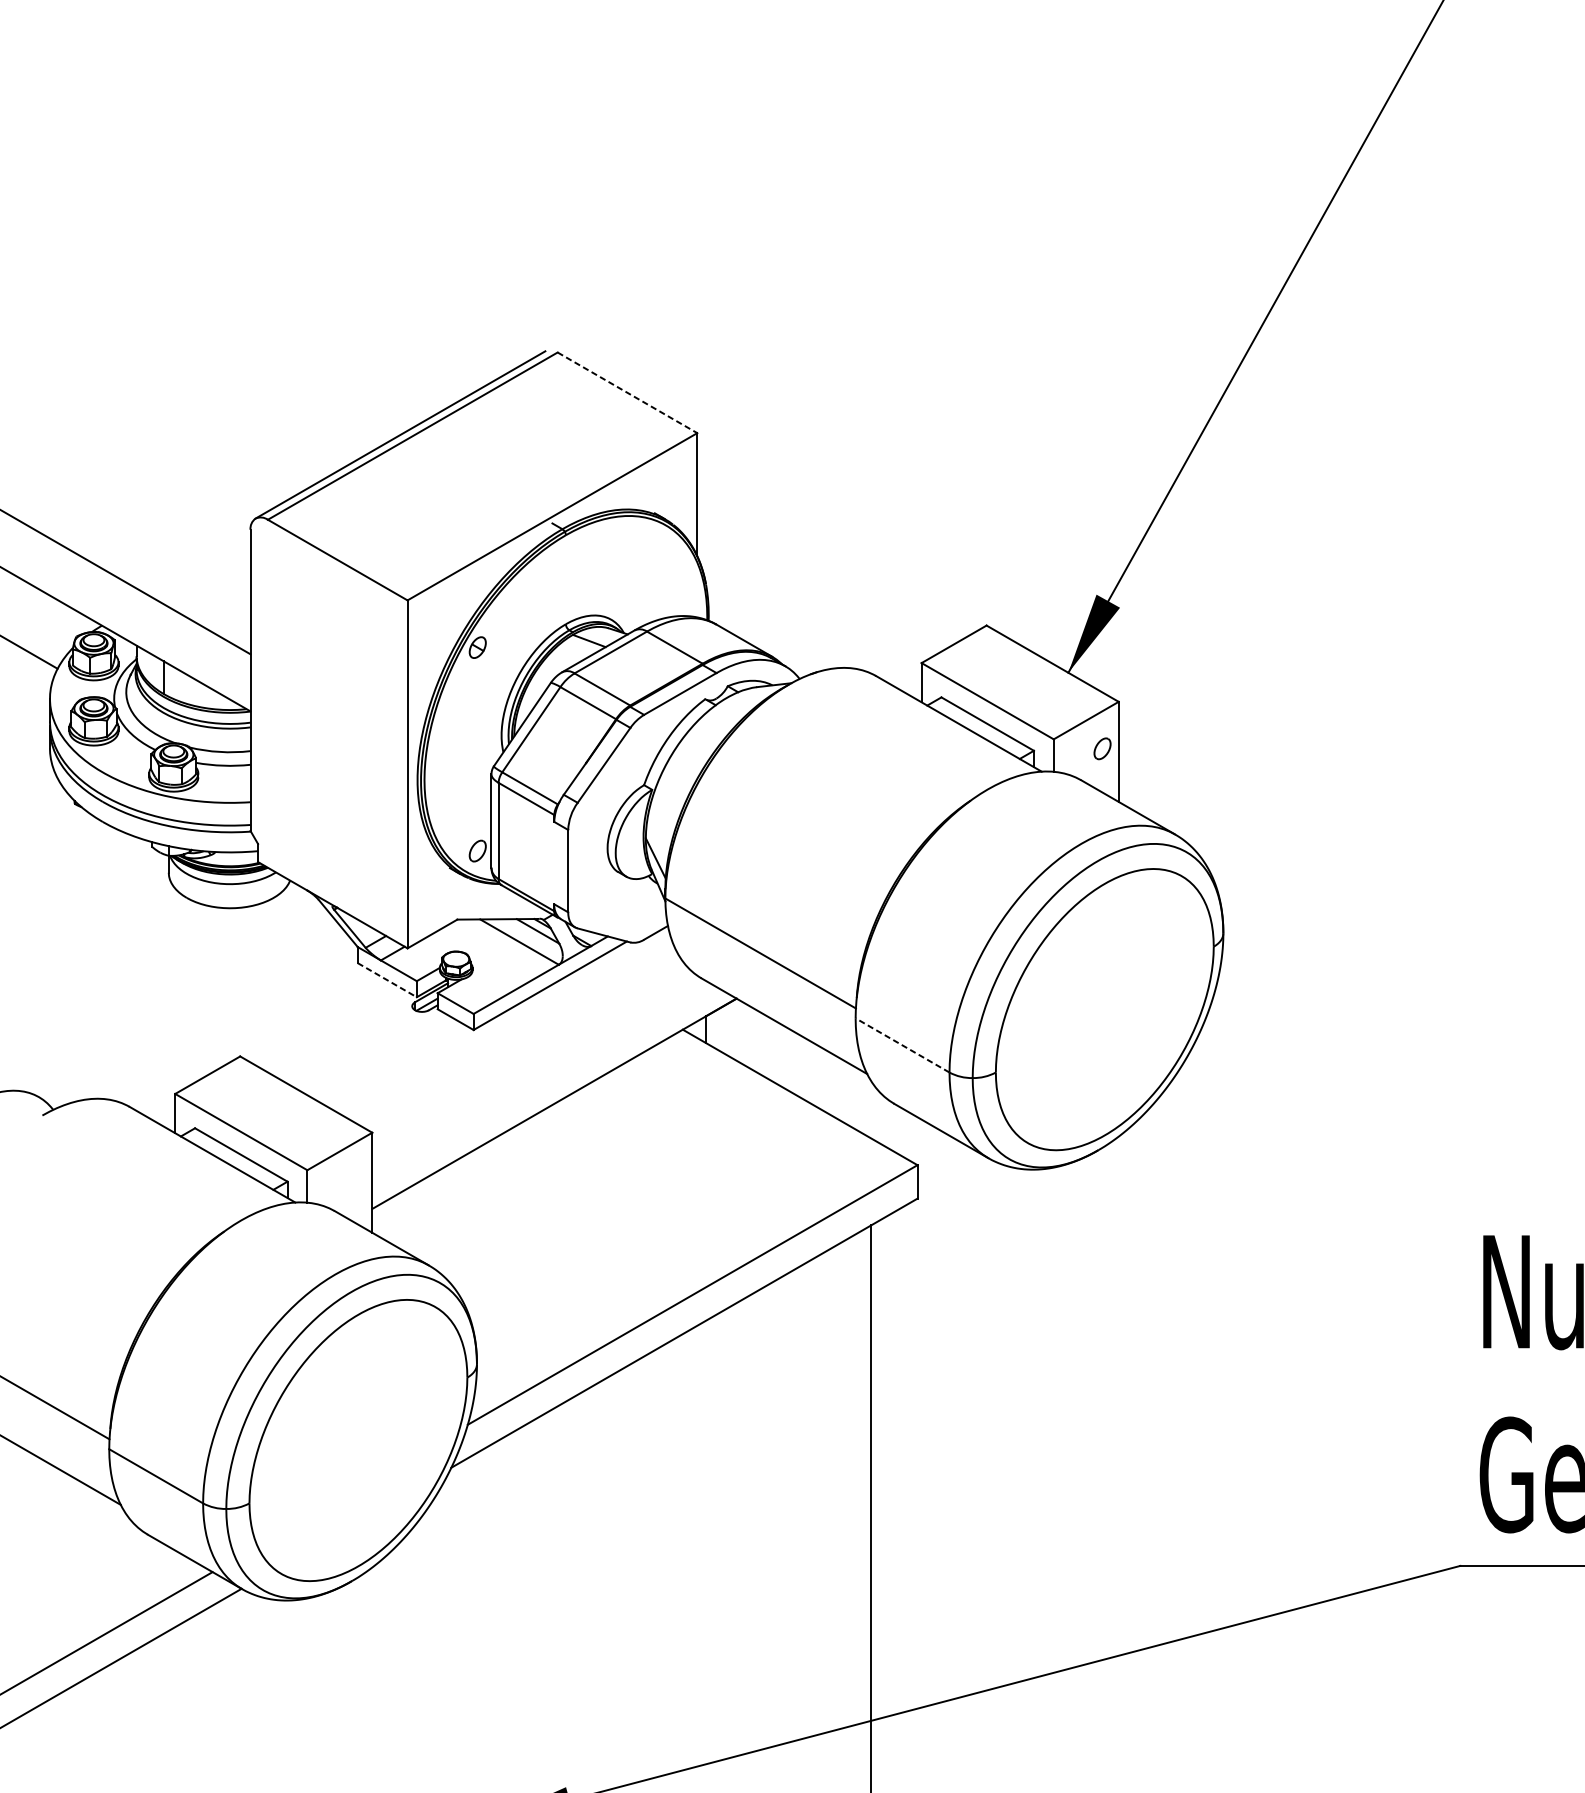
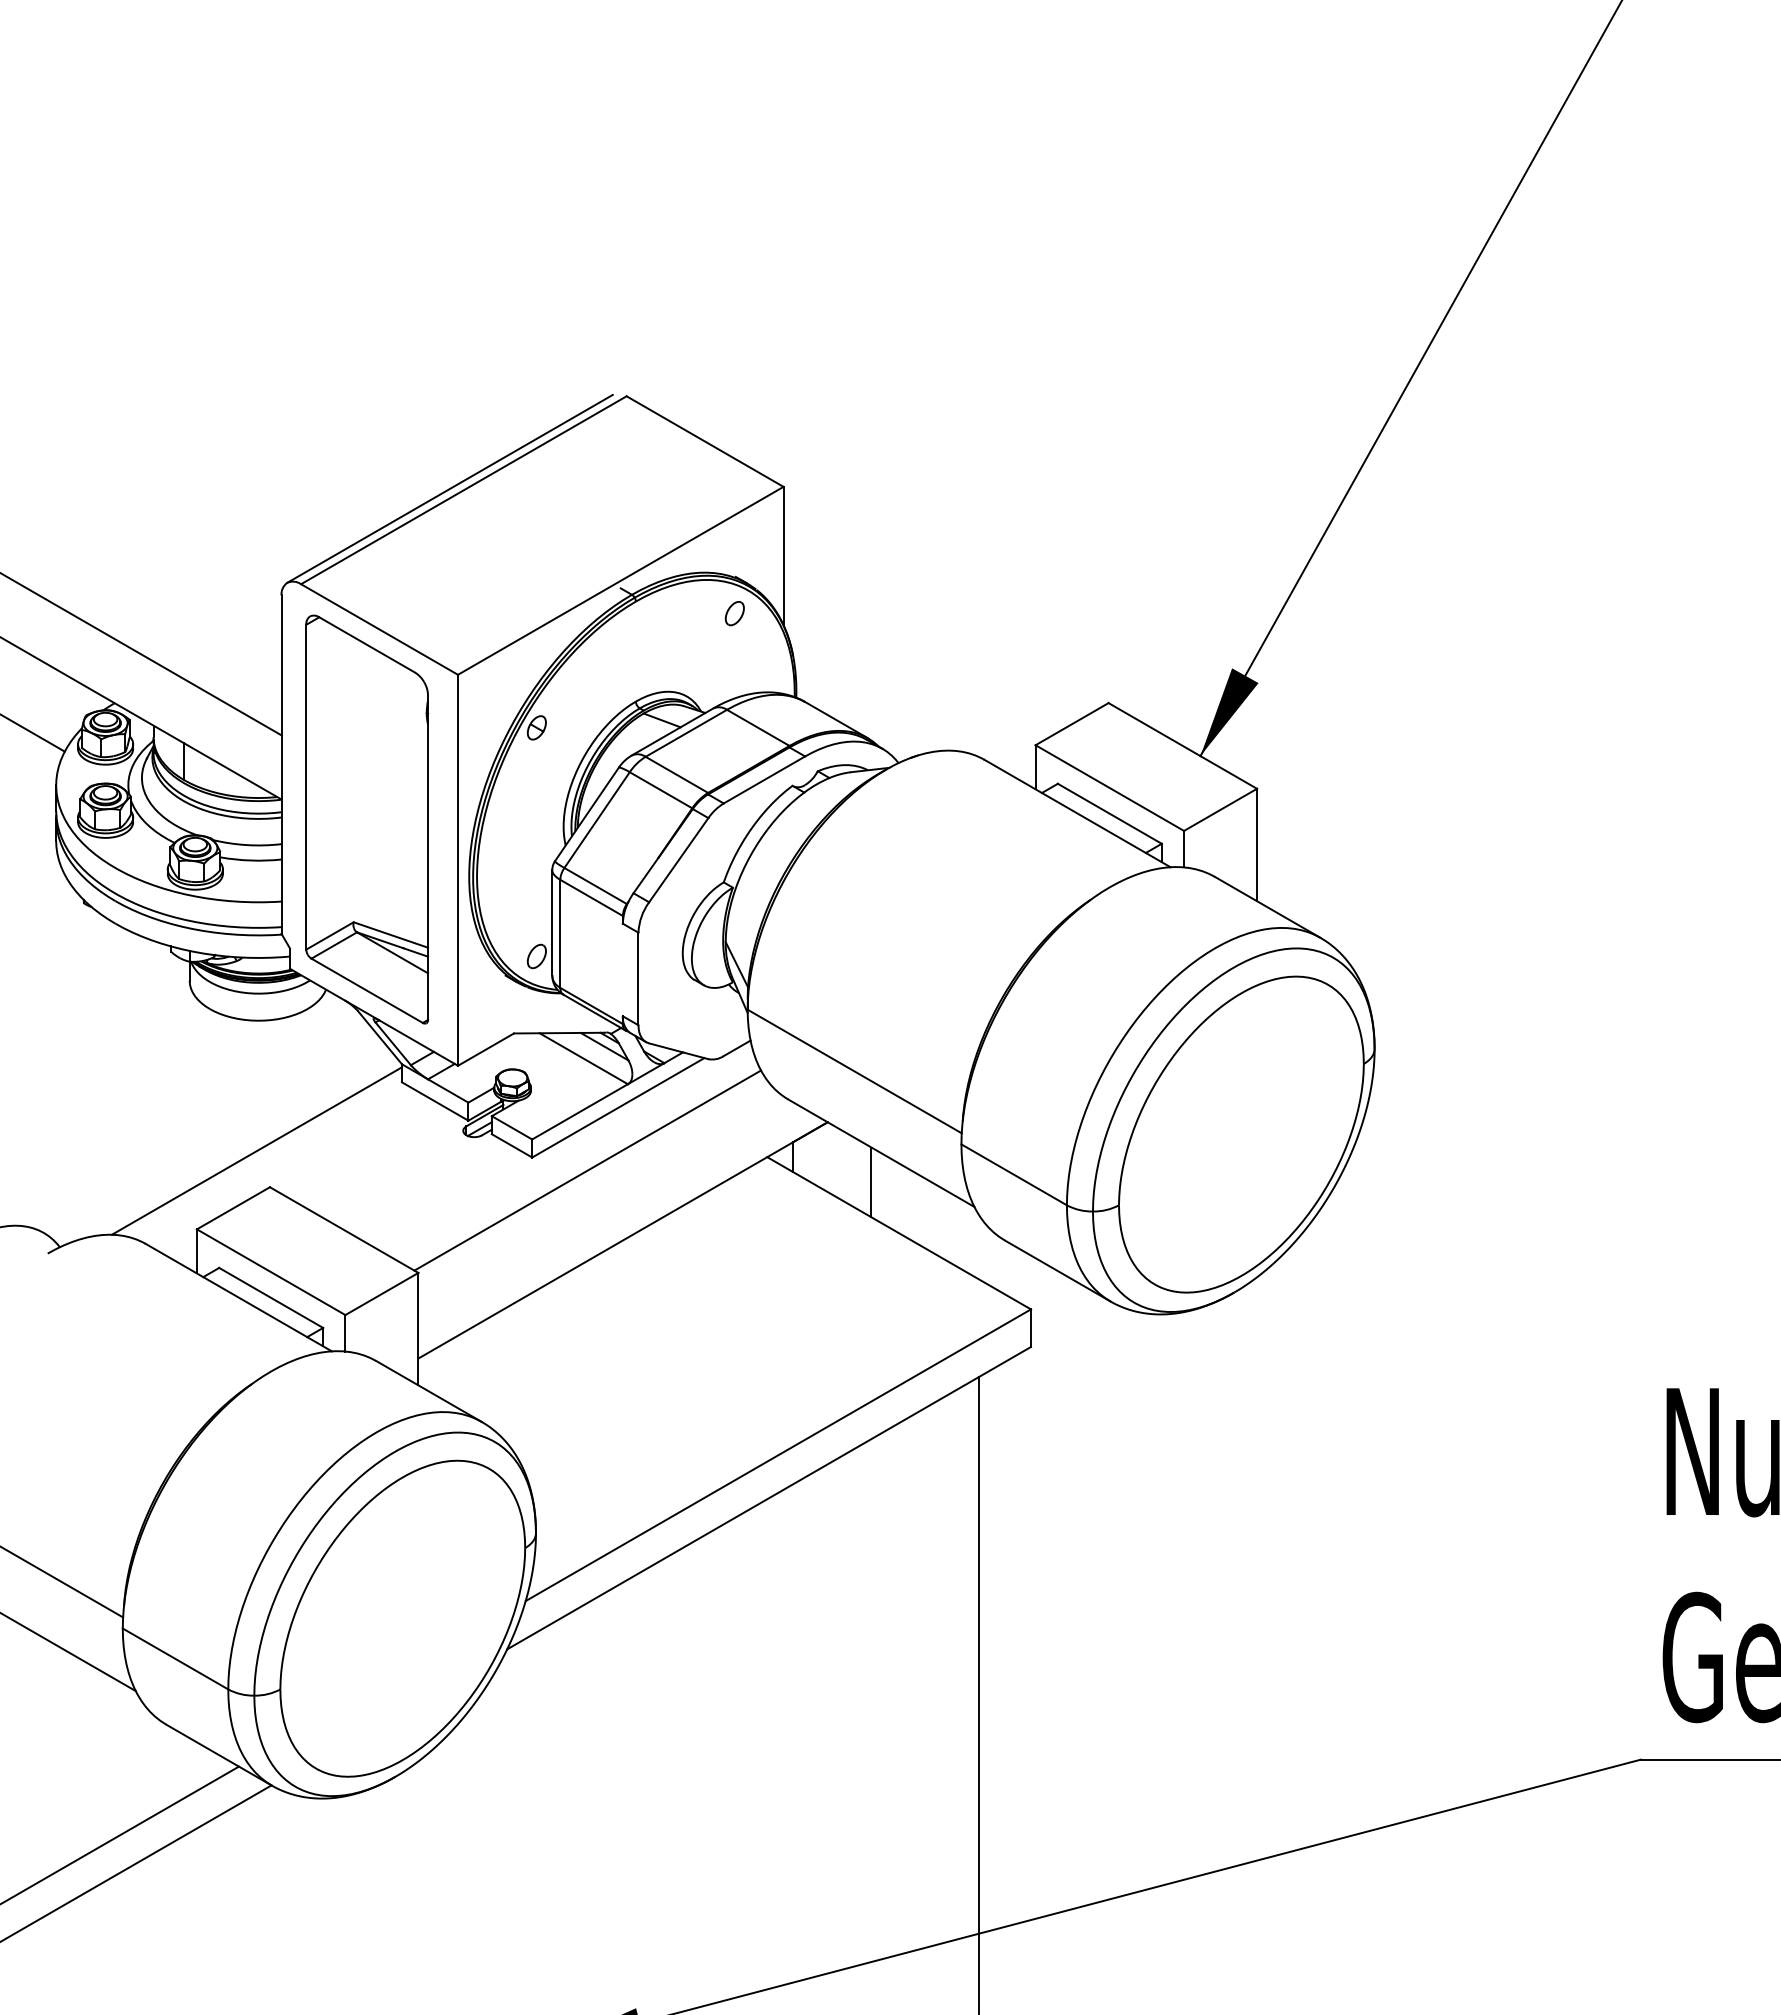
line: (627, 392) -> (705, 441), dashed -> solid
part: (327, 729) -> (367, 819), added
part: (1102, 748) -> (734, 613), moved
line: (387, 980) -> (435, 1101), dashed -> solid
line: (228, 1023) -> (256, 1150), added
line: (522, 1041) -> (587, 1170), added
line: (902, 1045) -> (1014, 1174), dashed -> solid
line: (775, 1052) -> (871, 1182), added

